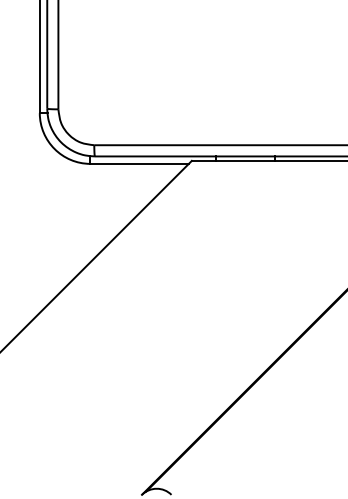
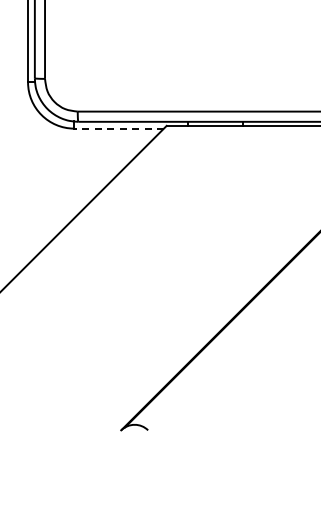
line: (140, 163) -> (119, 128), solid -> dashed

